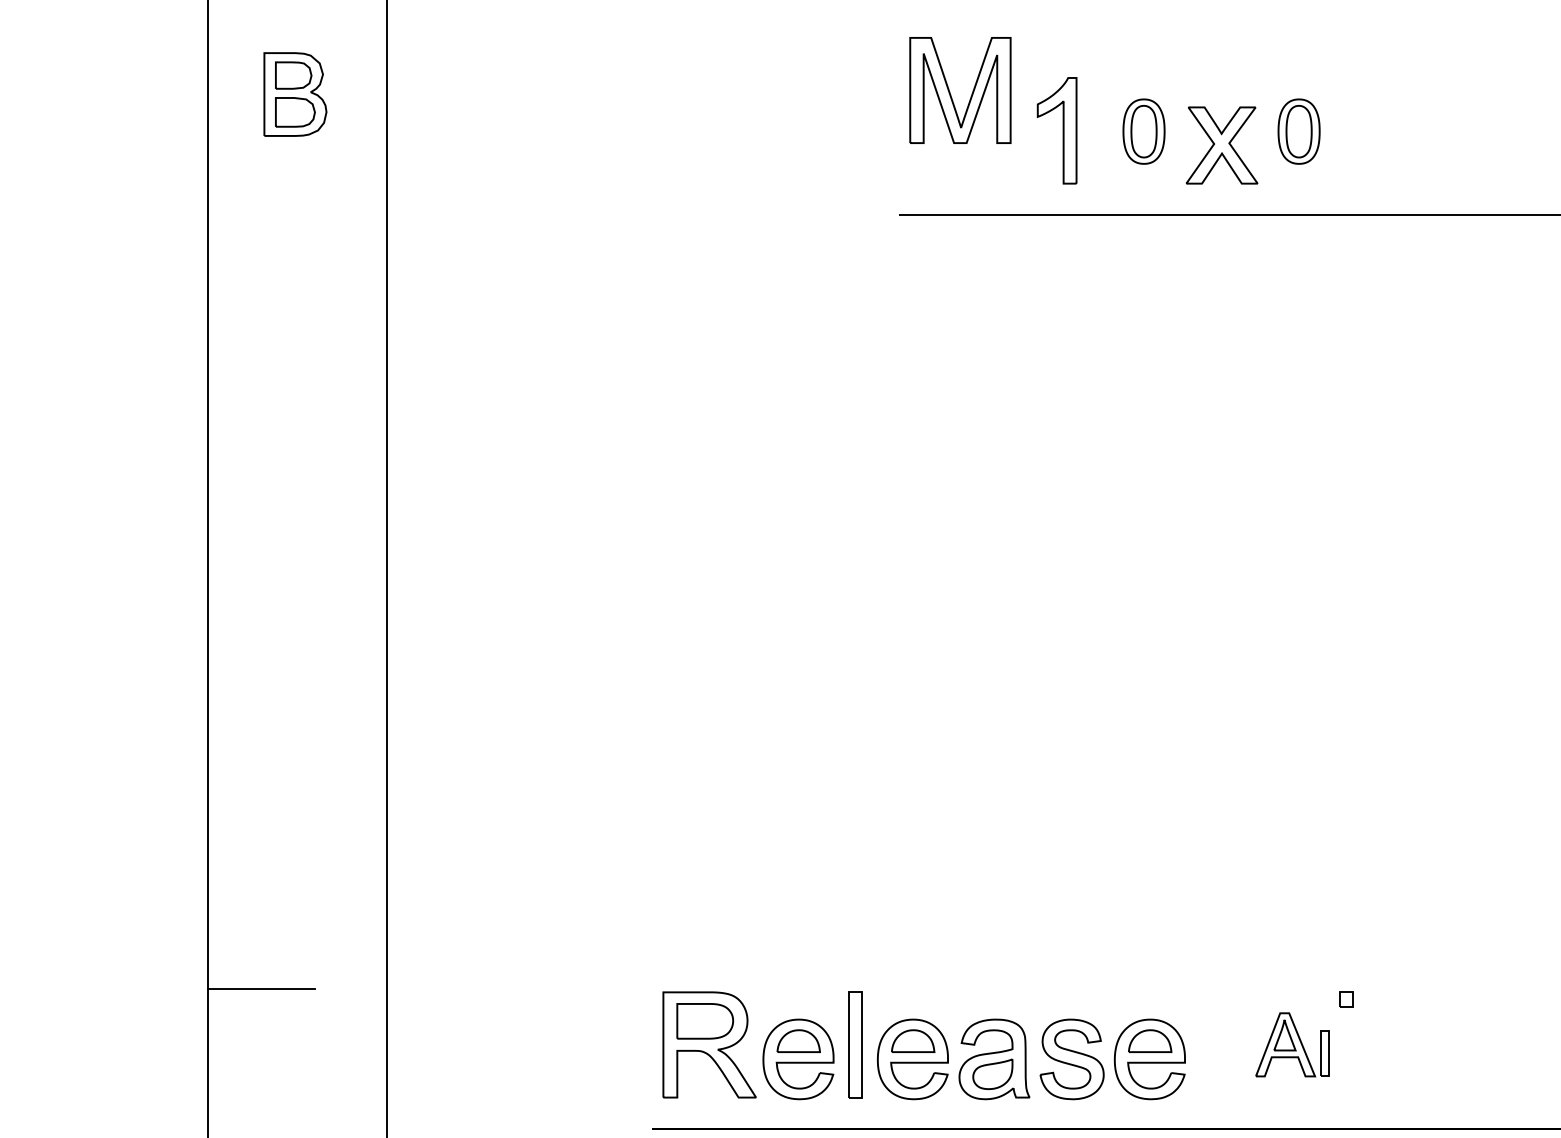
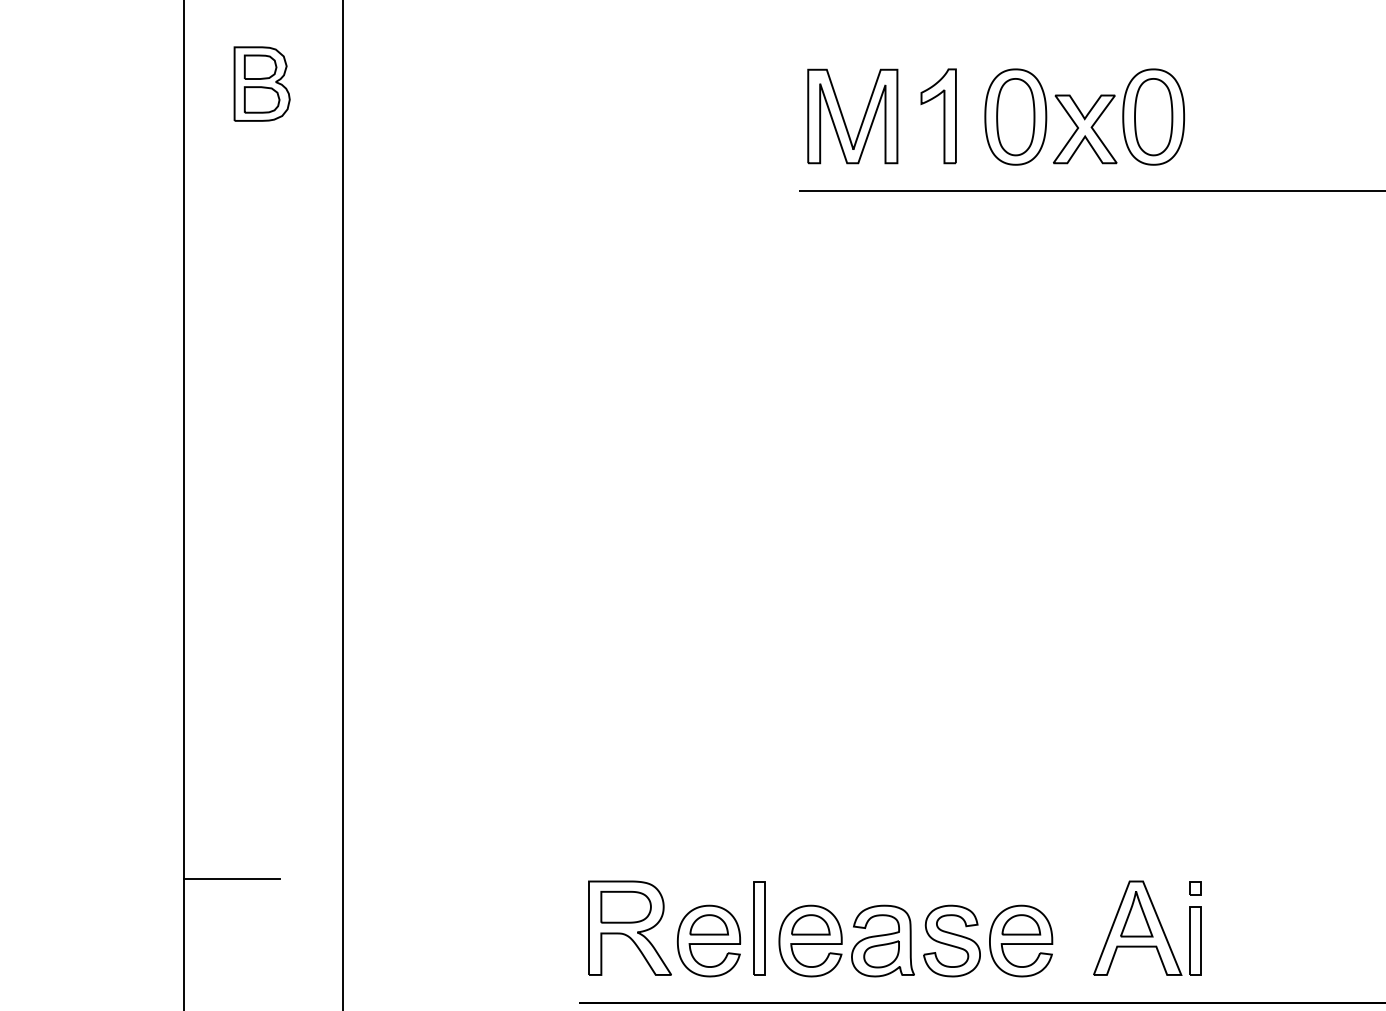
part: (951, 92) -> (844, 118), moved
part: (1143, 131) -> (1015, 116), size x1.67
part: (1298, 131) -> (1153, 116), size x1.67
part: (1292, 1044) -> (1147, 927), size x1.67

